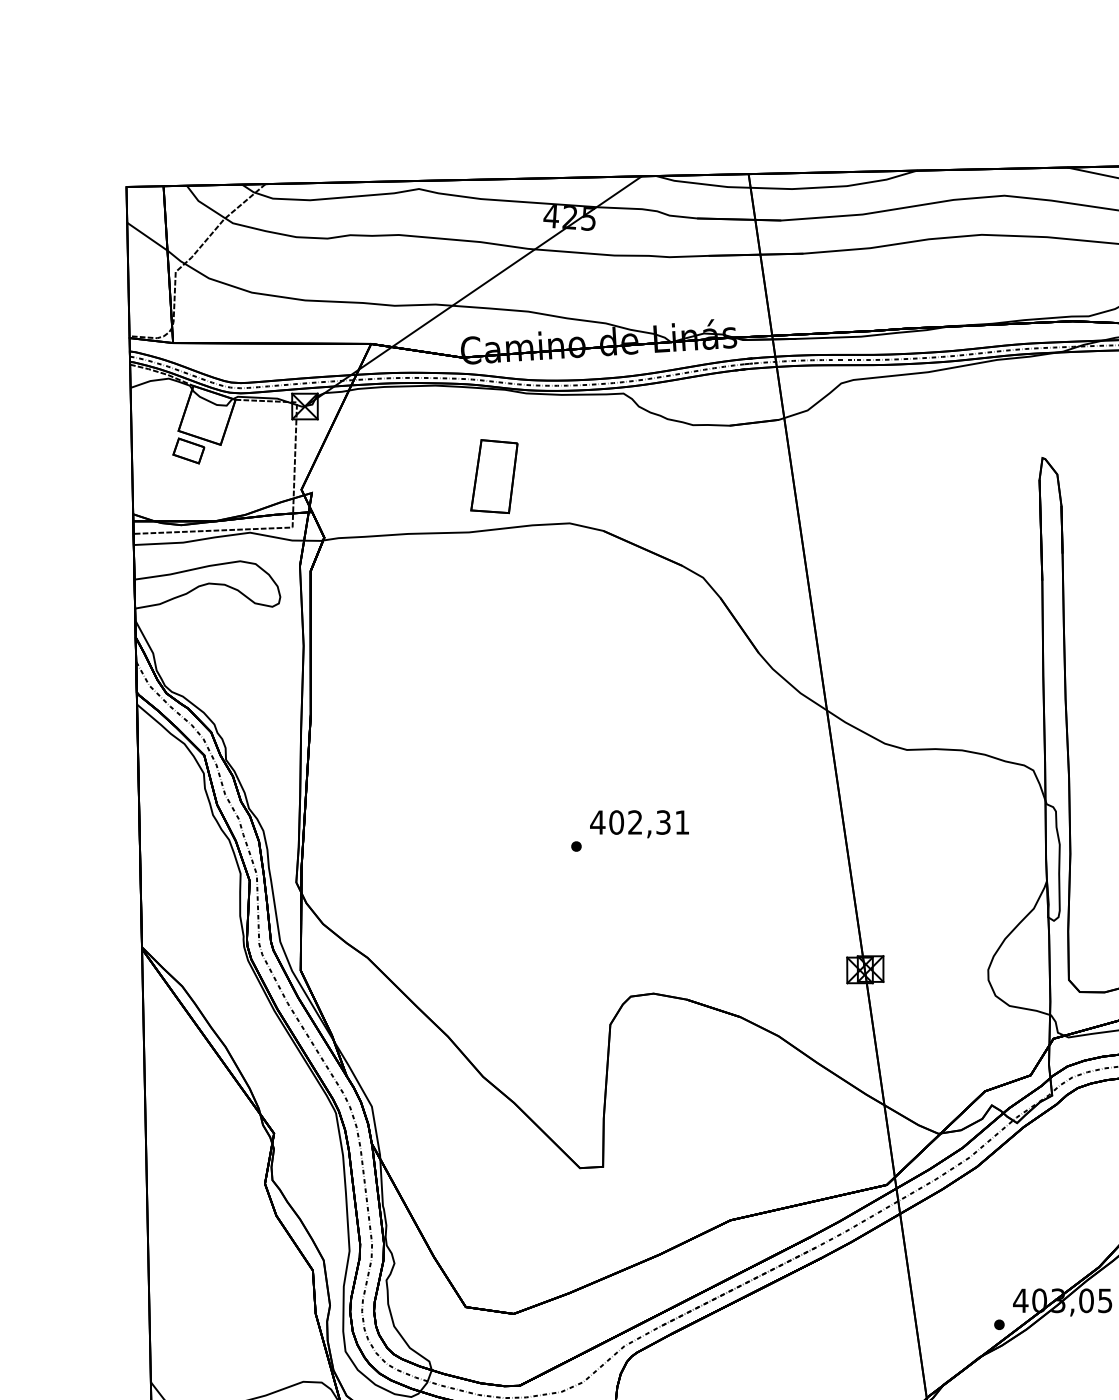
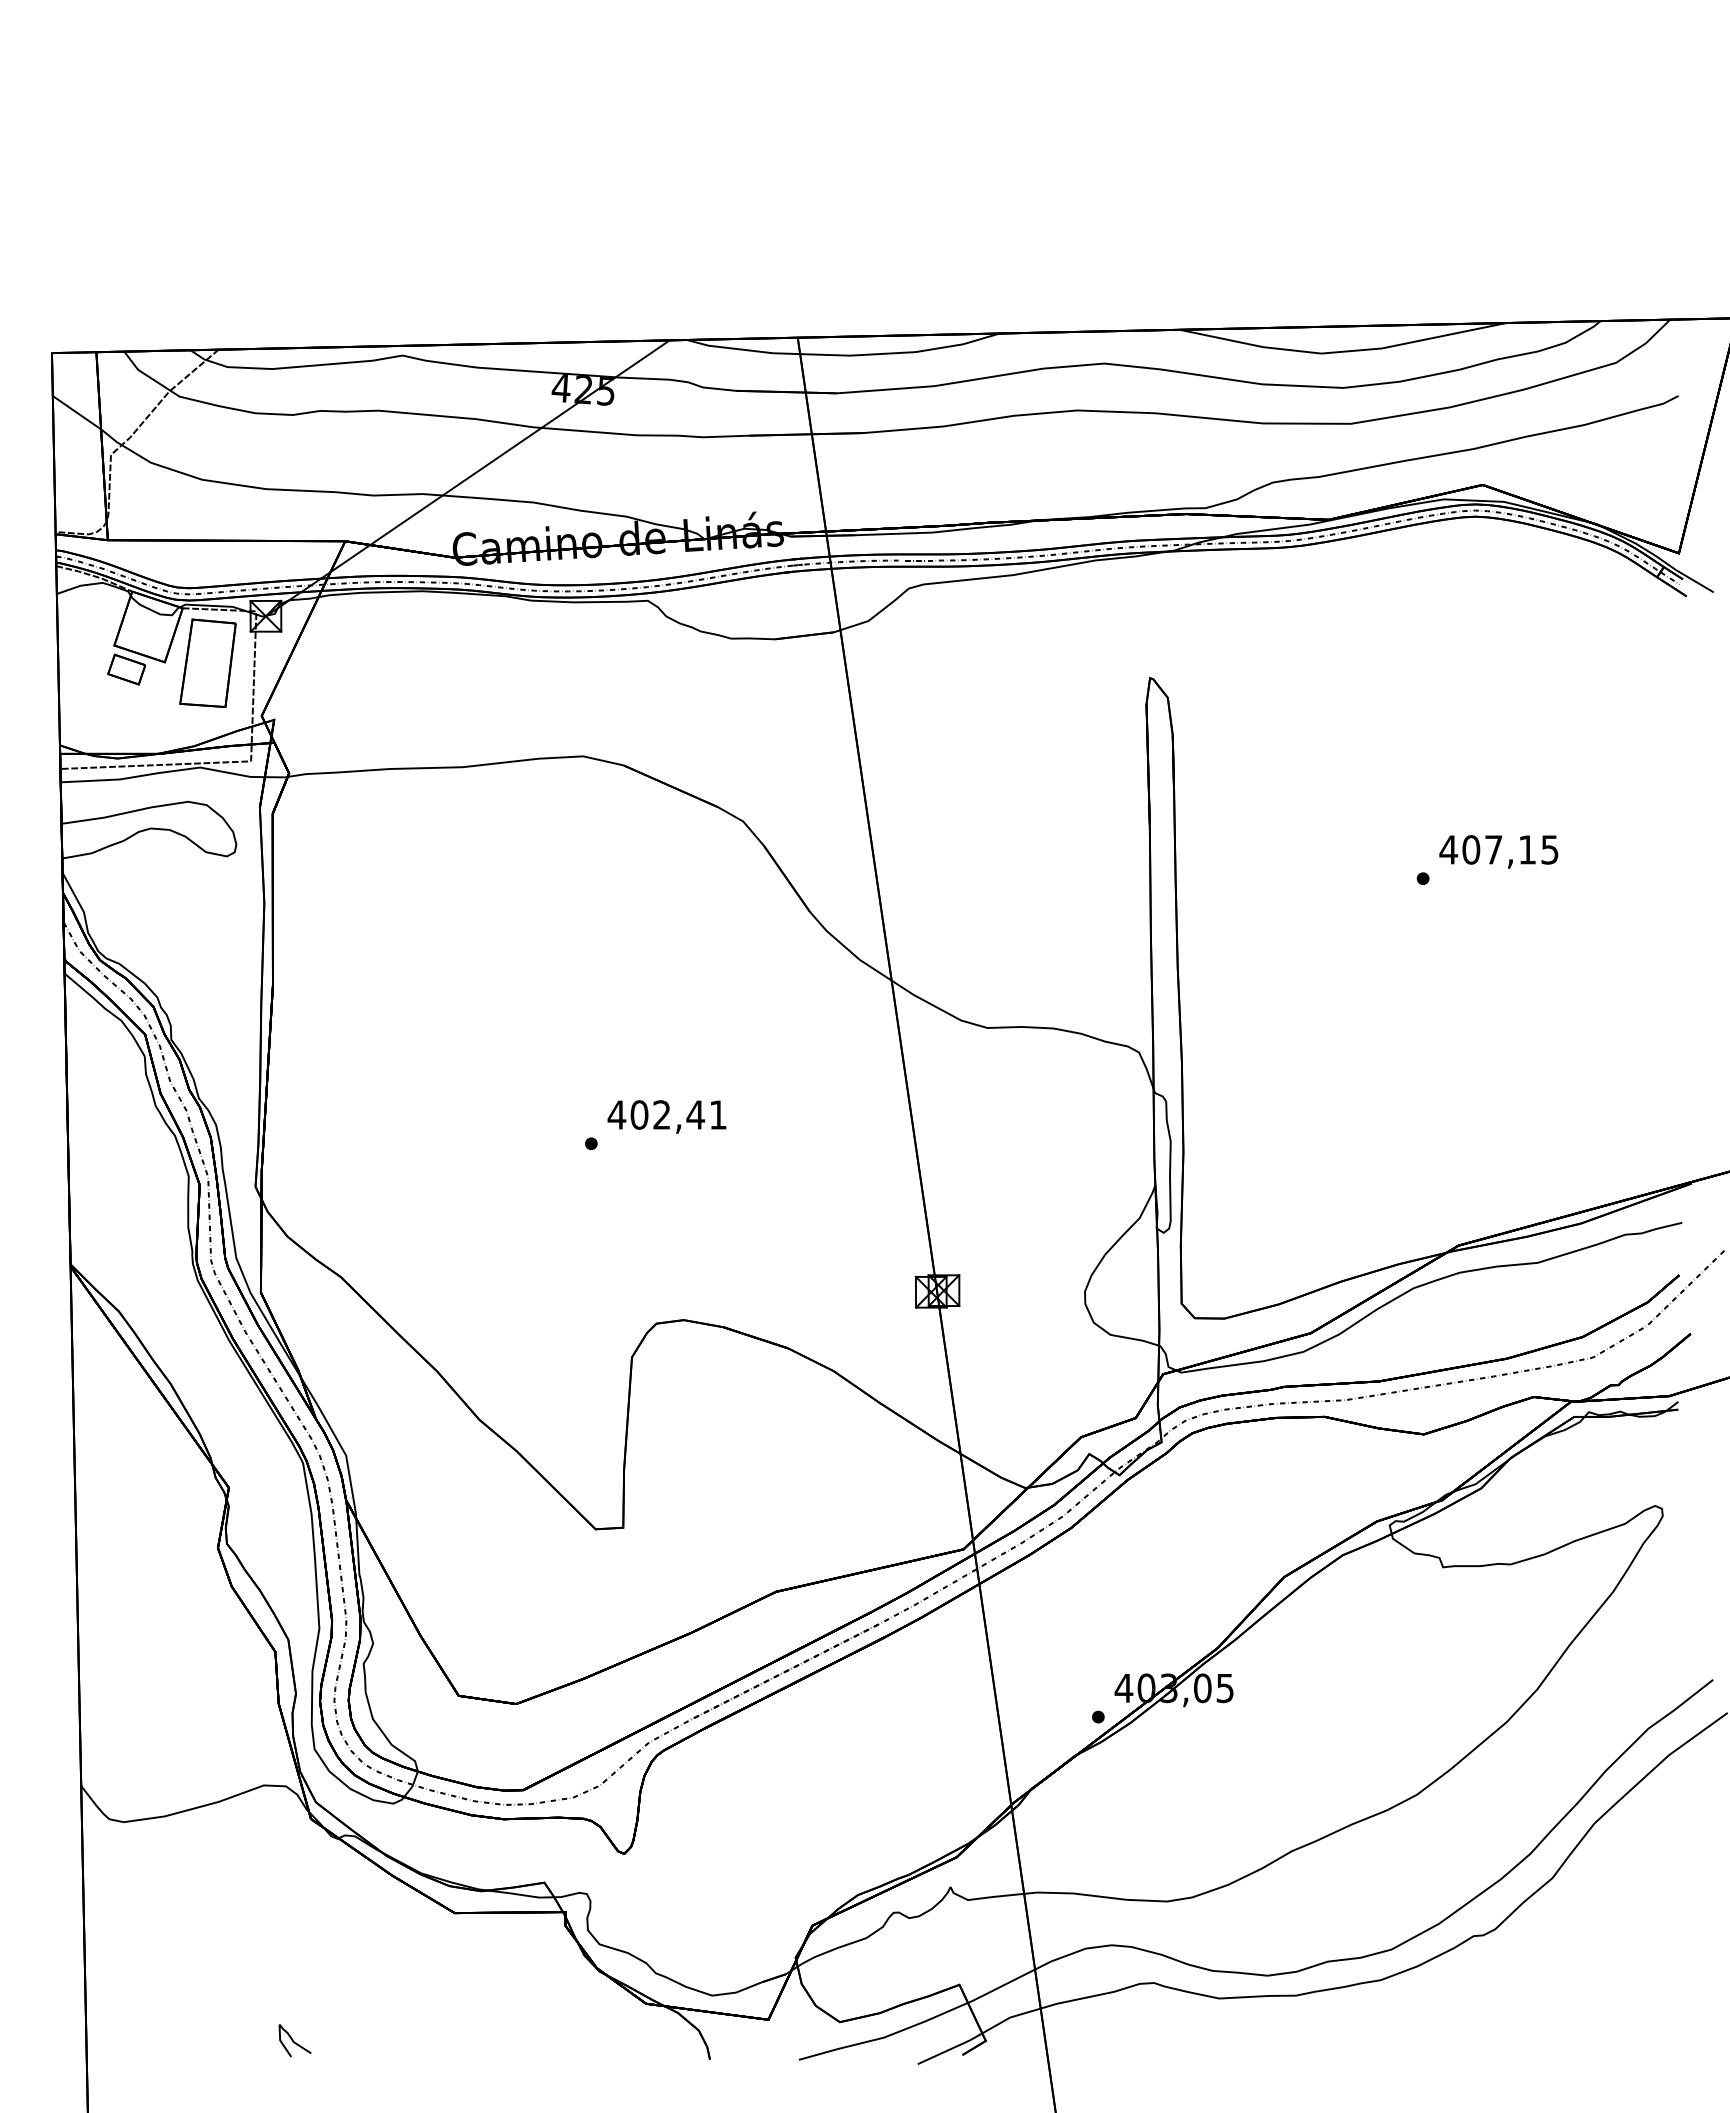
part: (493, 475) -> (207, 662), moved
text: (663, 822) -> (695, 1114), 402,31 -> 402,41

